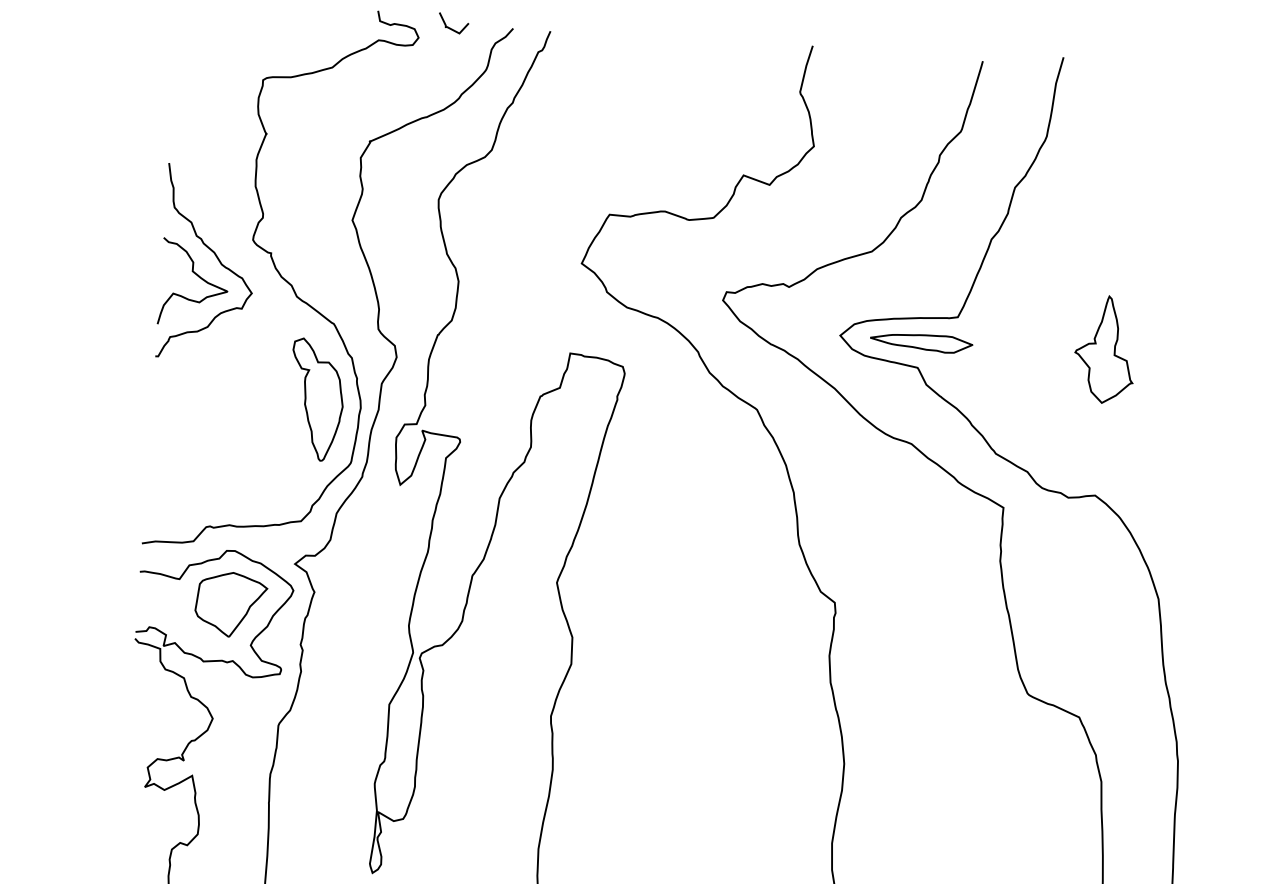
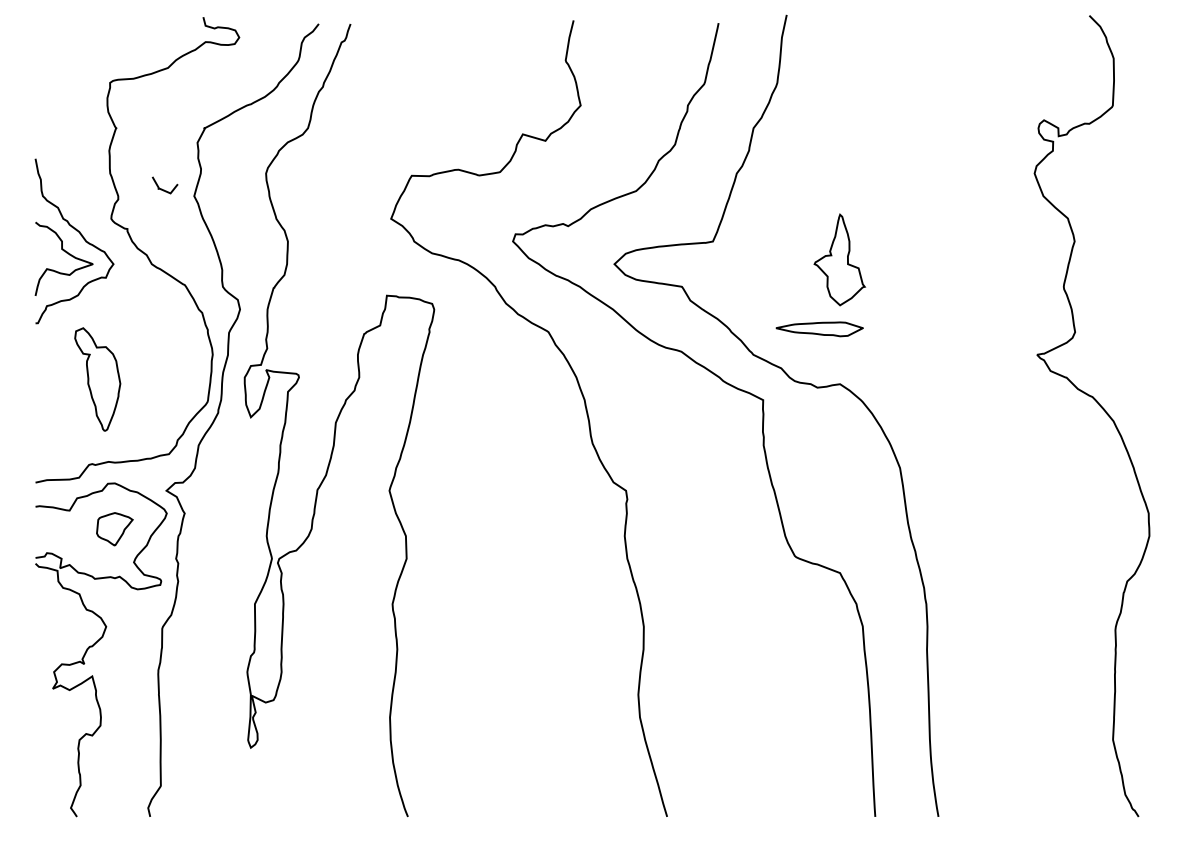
curve: (450, 27) -> (162, 188), moved
part: (921, 342) -> (819, 329), moved
part: (316, 399) -> (97, 379), moved
part: (230, 605) -> (114, 529), size x0.6

